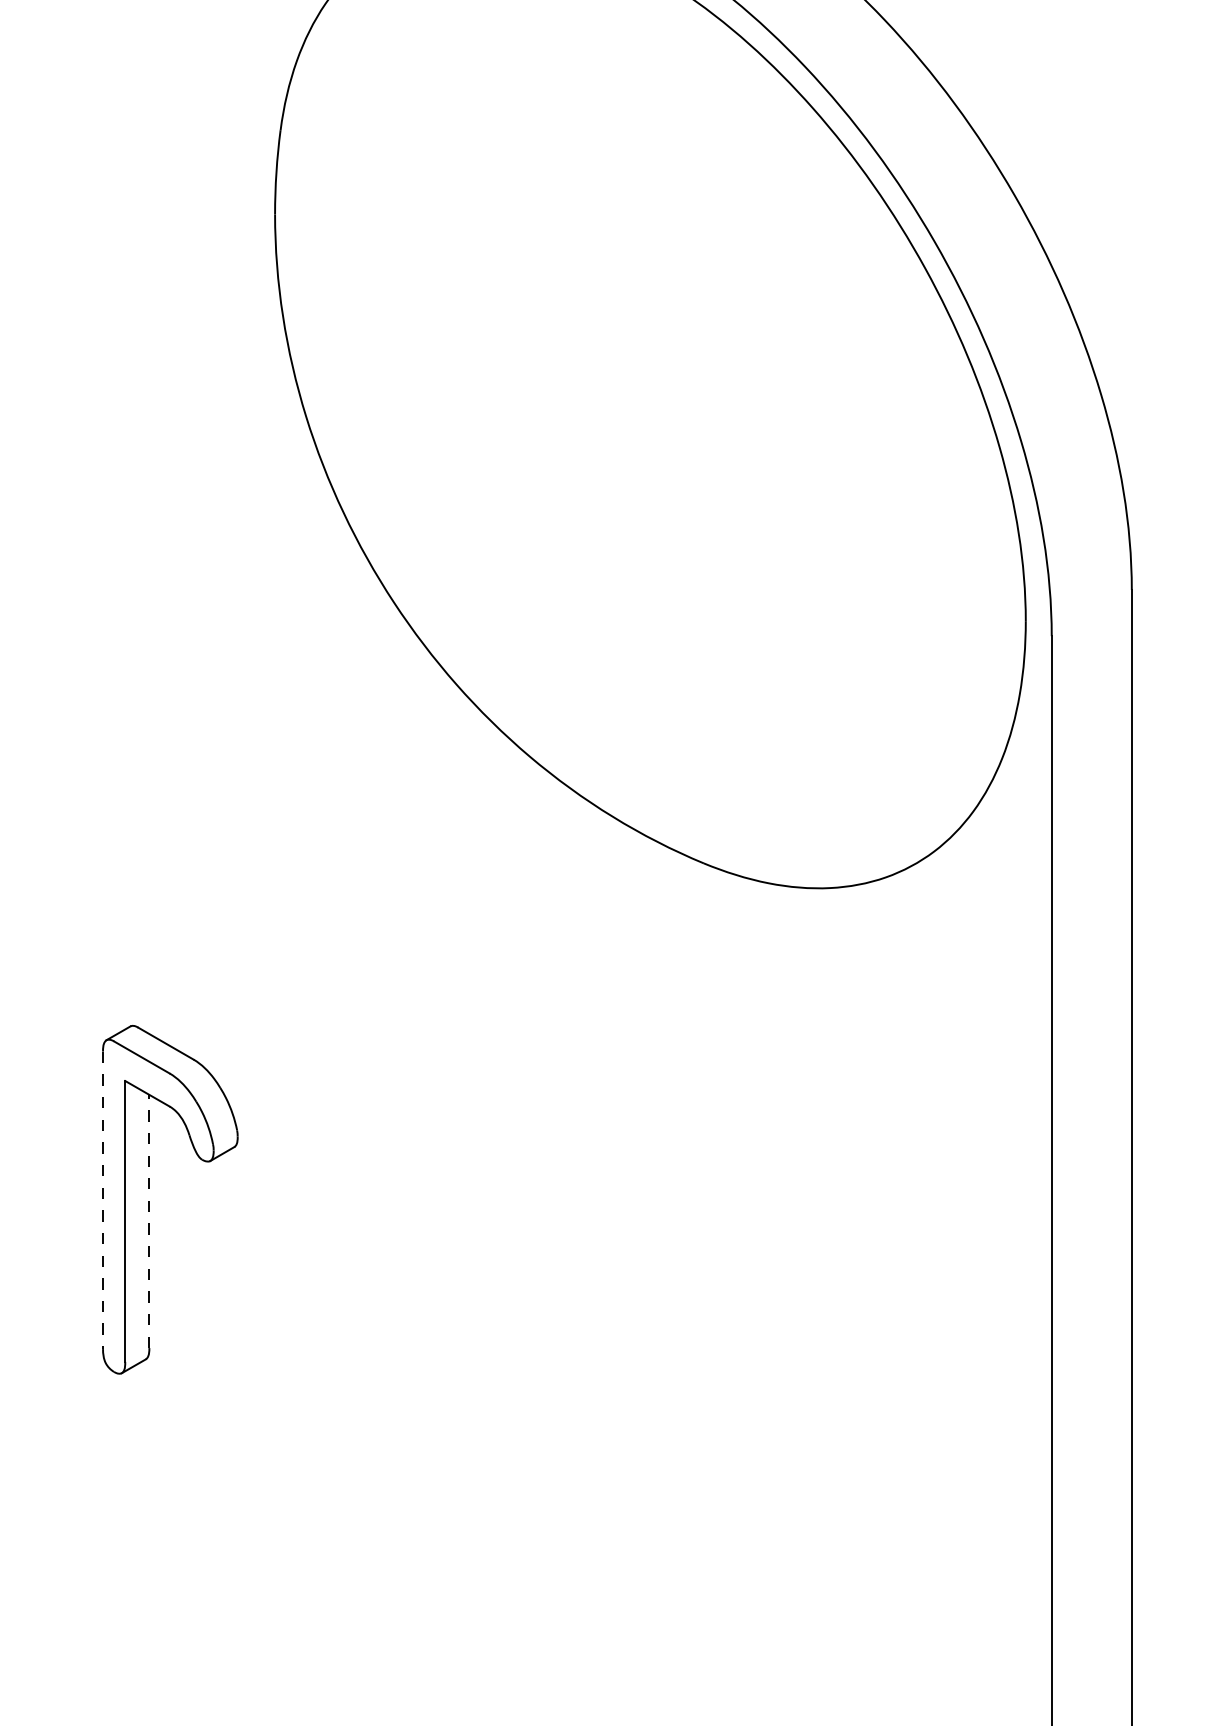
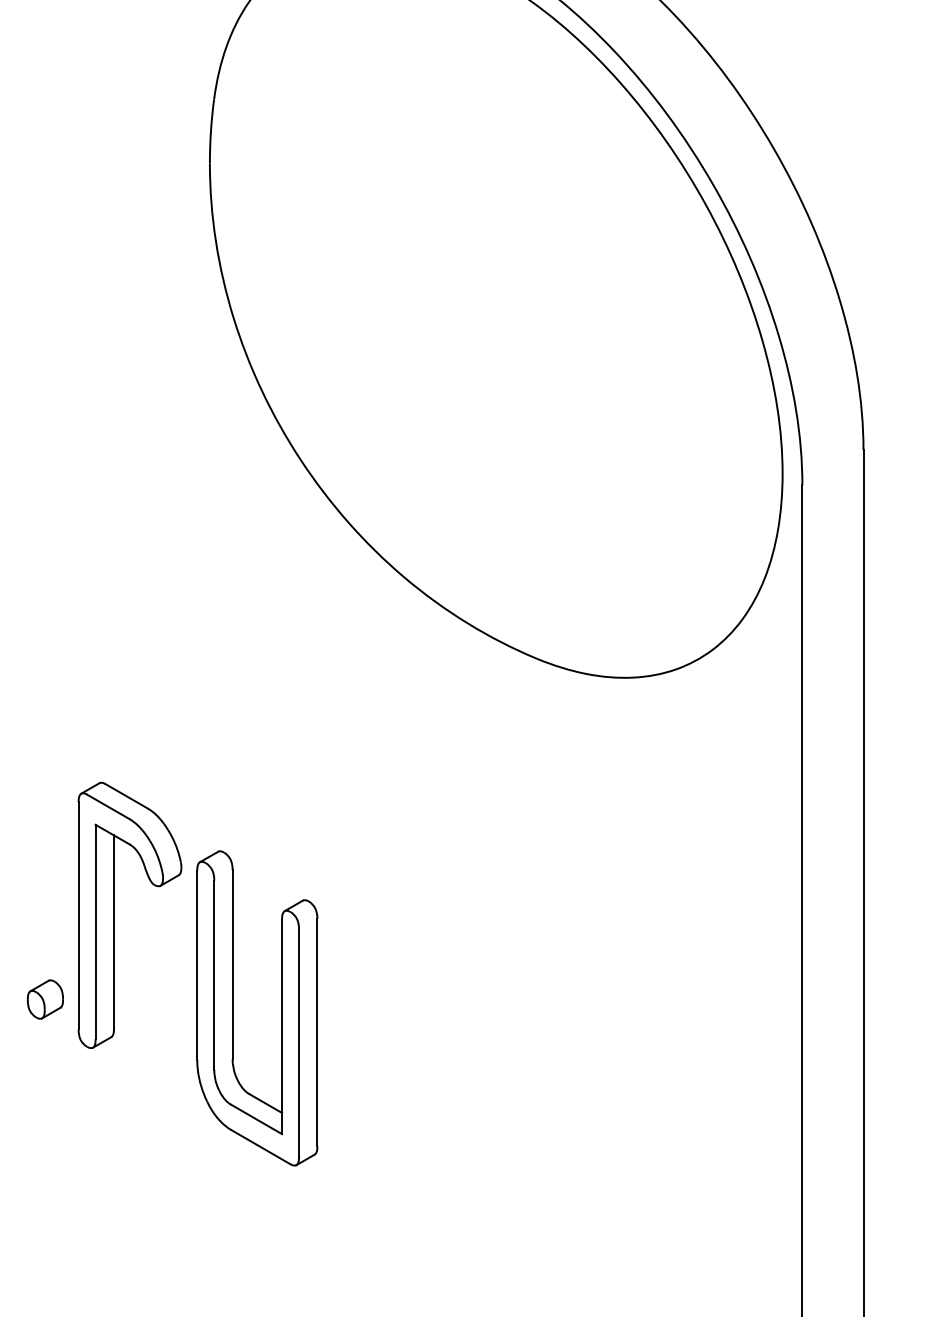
line: (102, 1201) -> (78, 916), dashed -> solid
line: (148, 1220) -> (113, 931), dashed -> solid
part: (59, 1309) -> (45, 999), added
part: (306, 1321) -> (233, 1008), added

